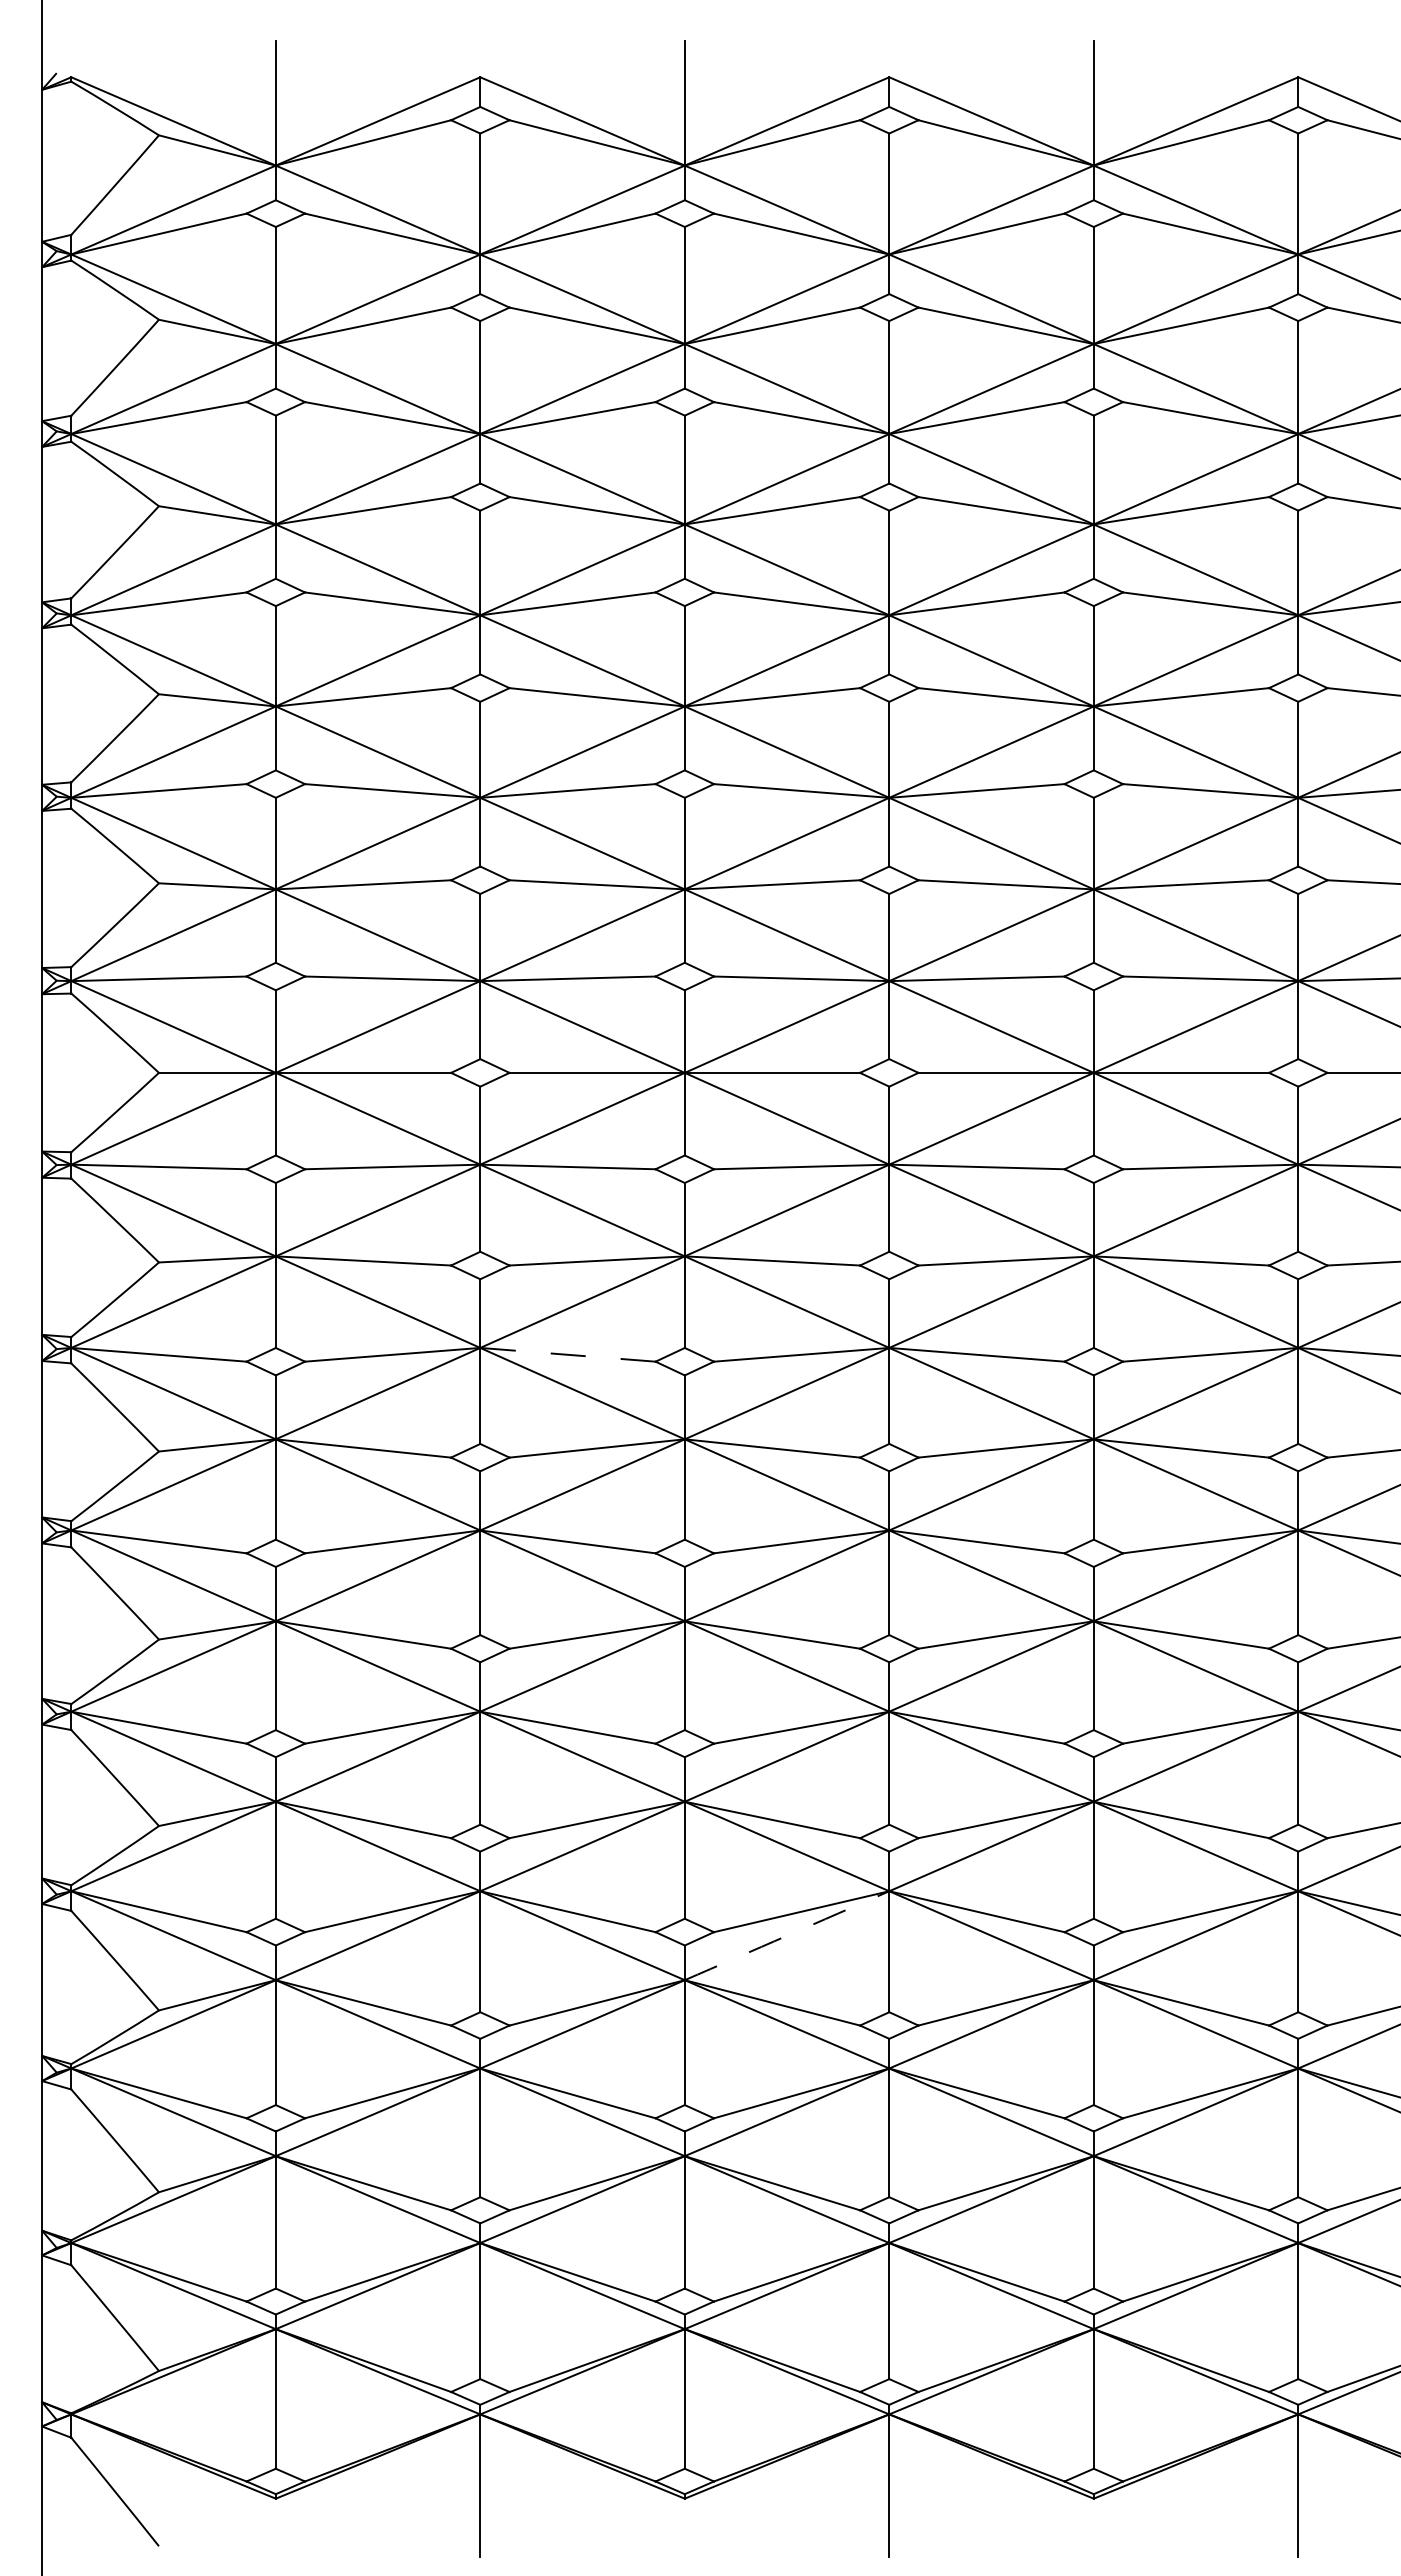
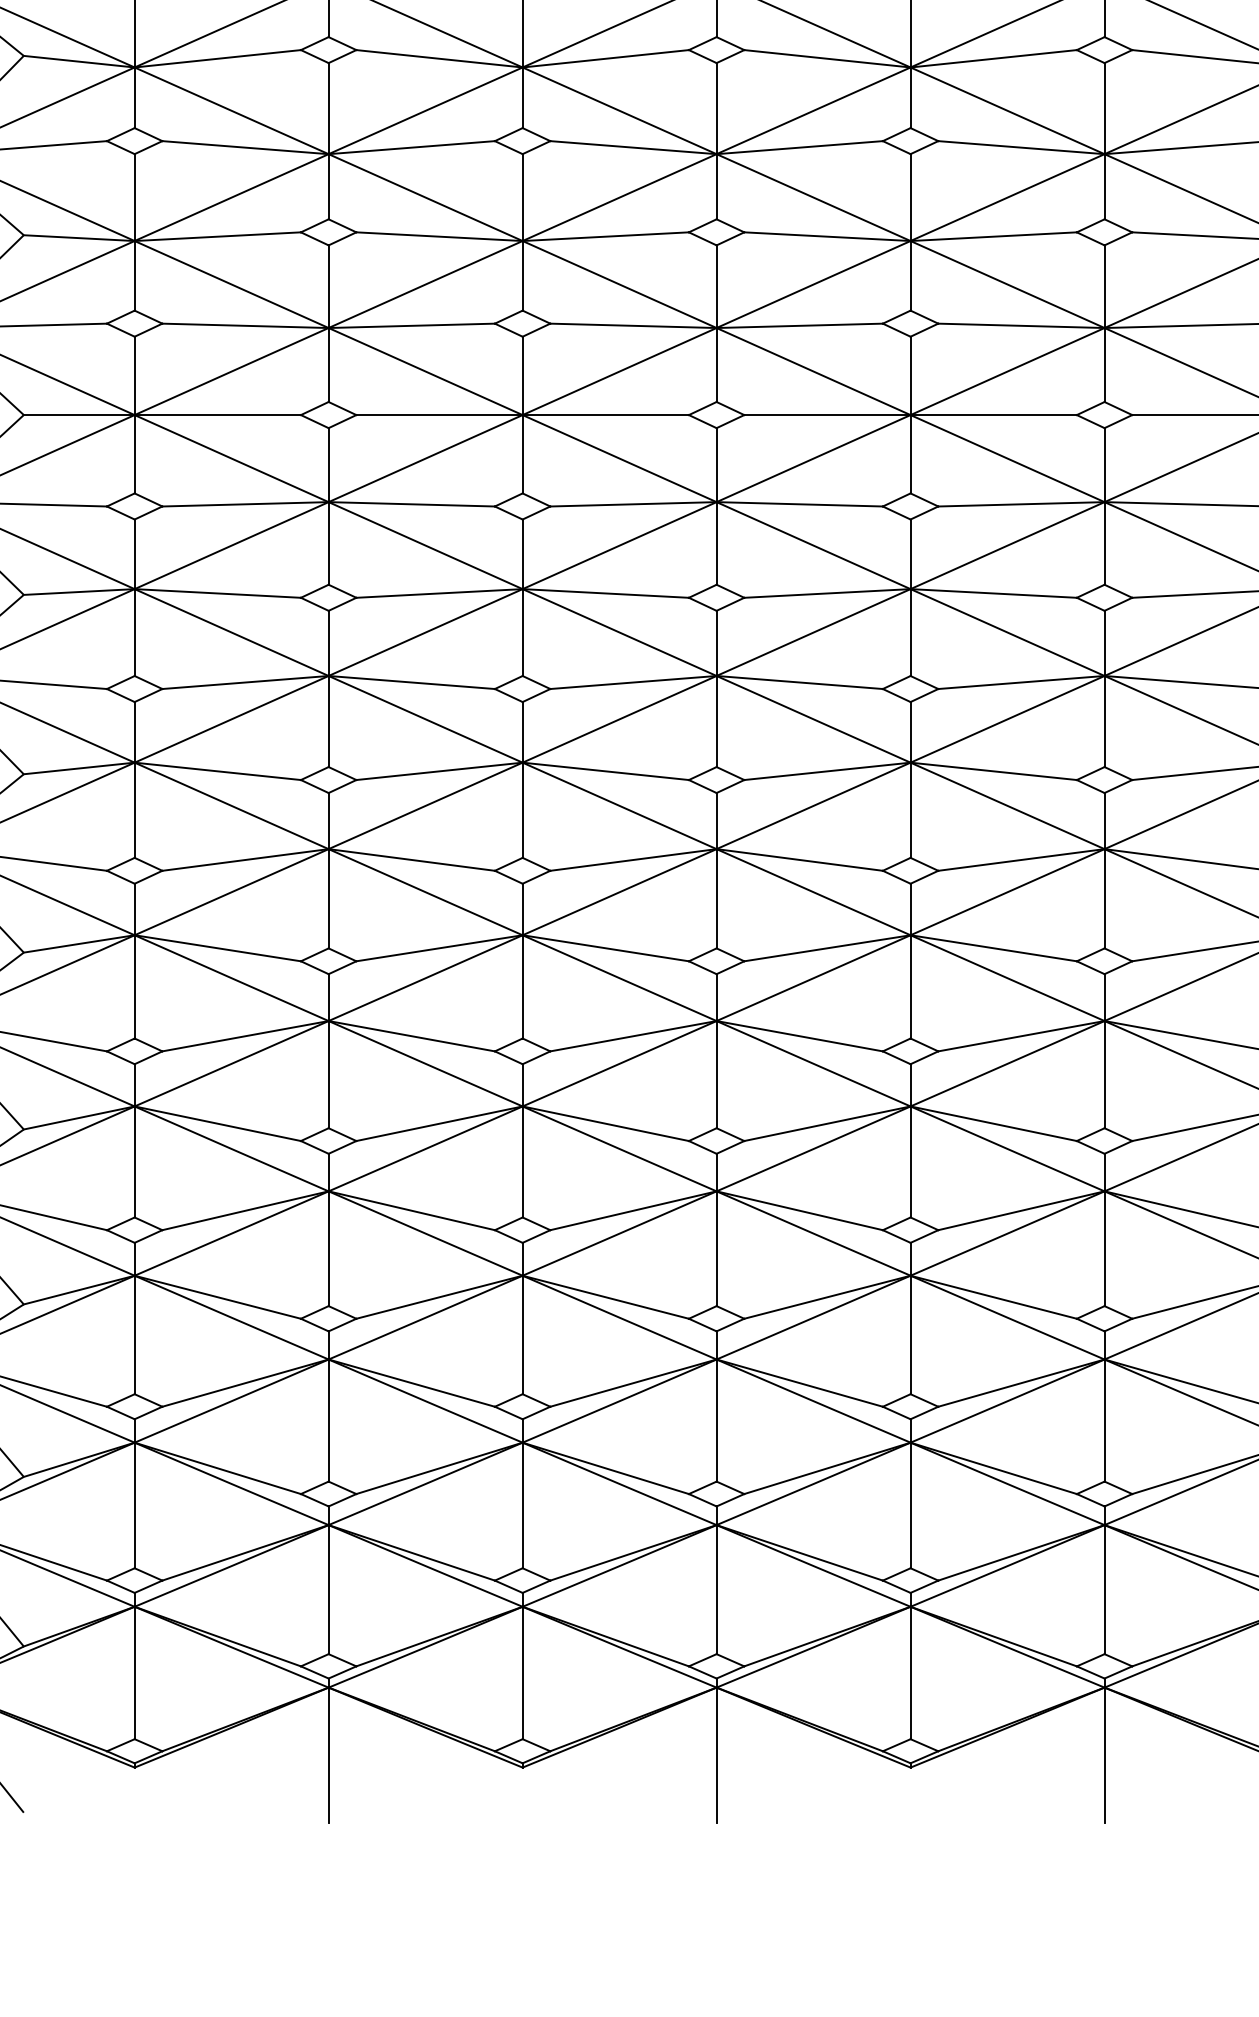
line: (567, 1354) -> (411, 682), dashed -> solid
arc: (787, 1935) -> (620, 1233), dashed -> solid

